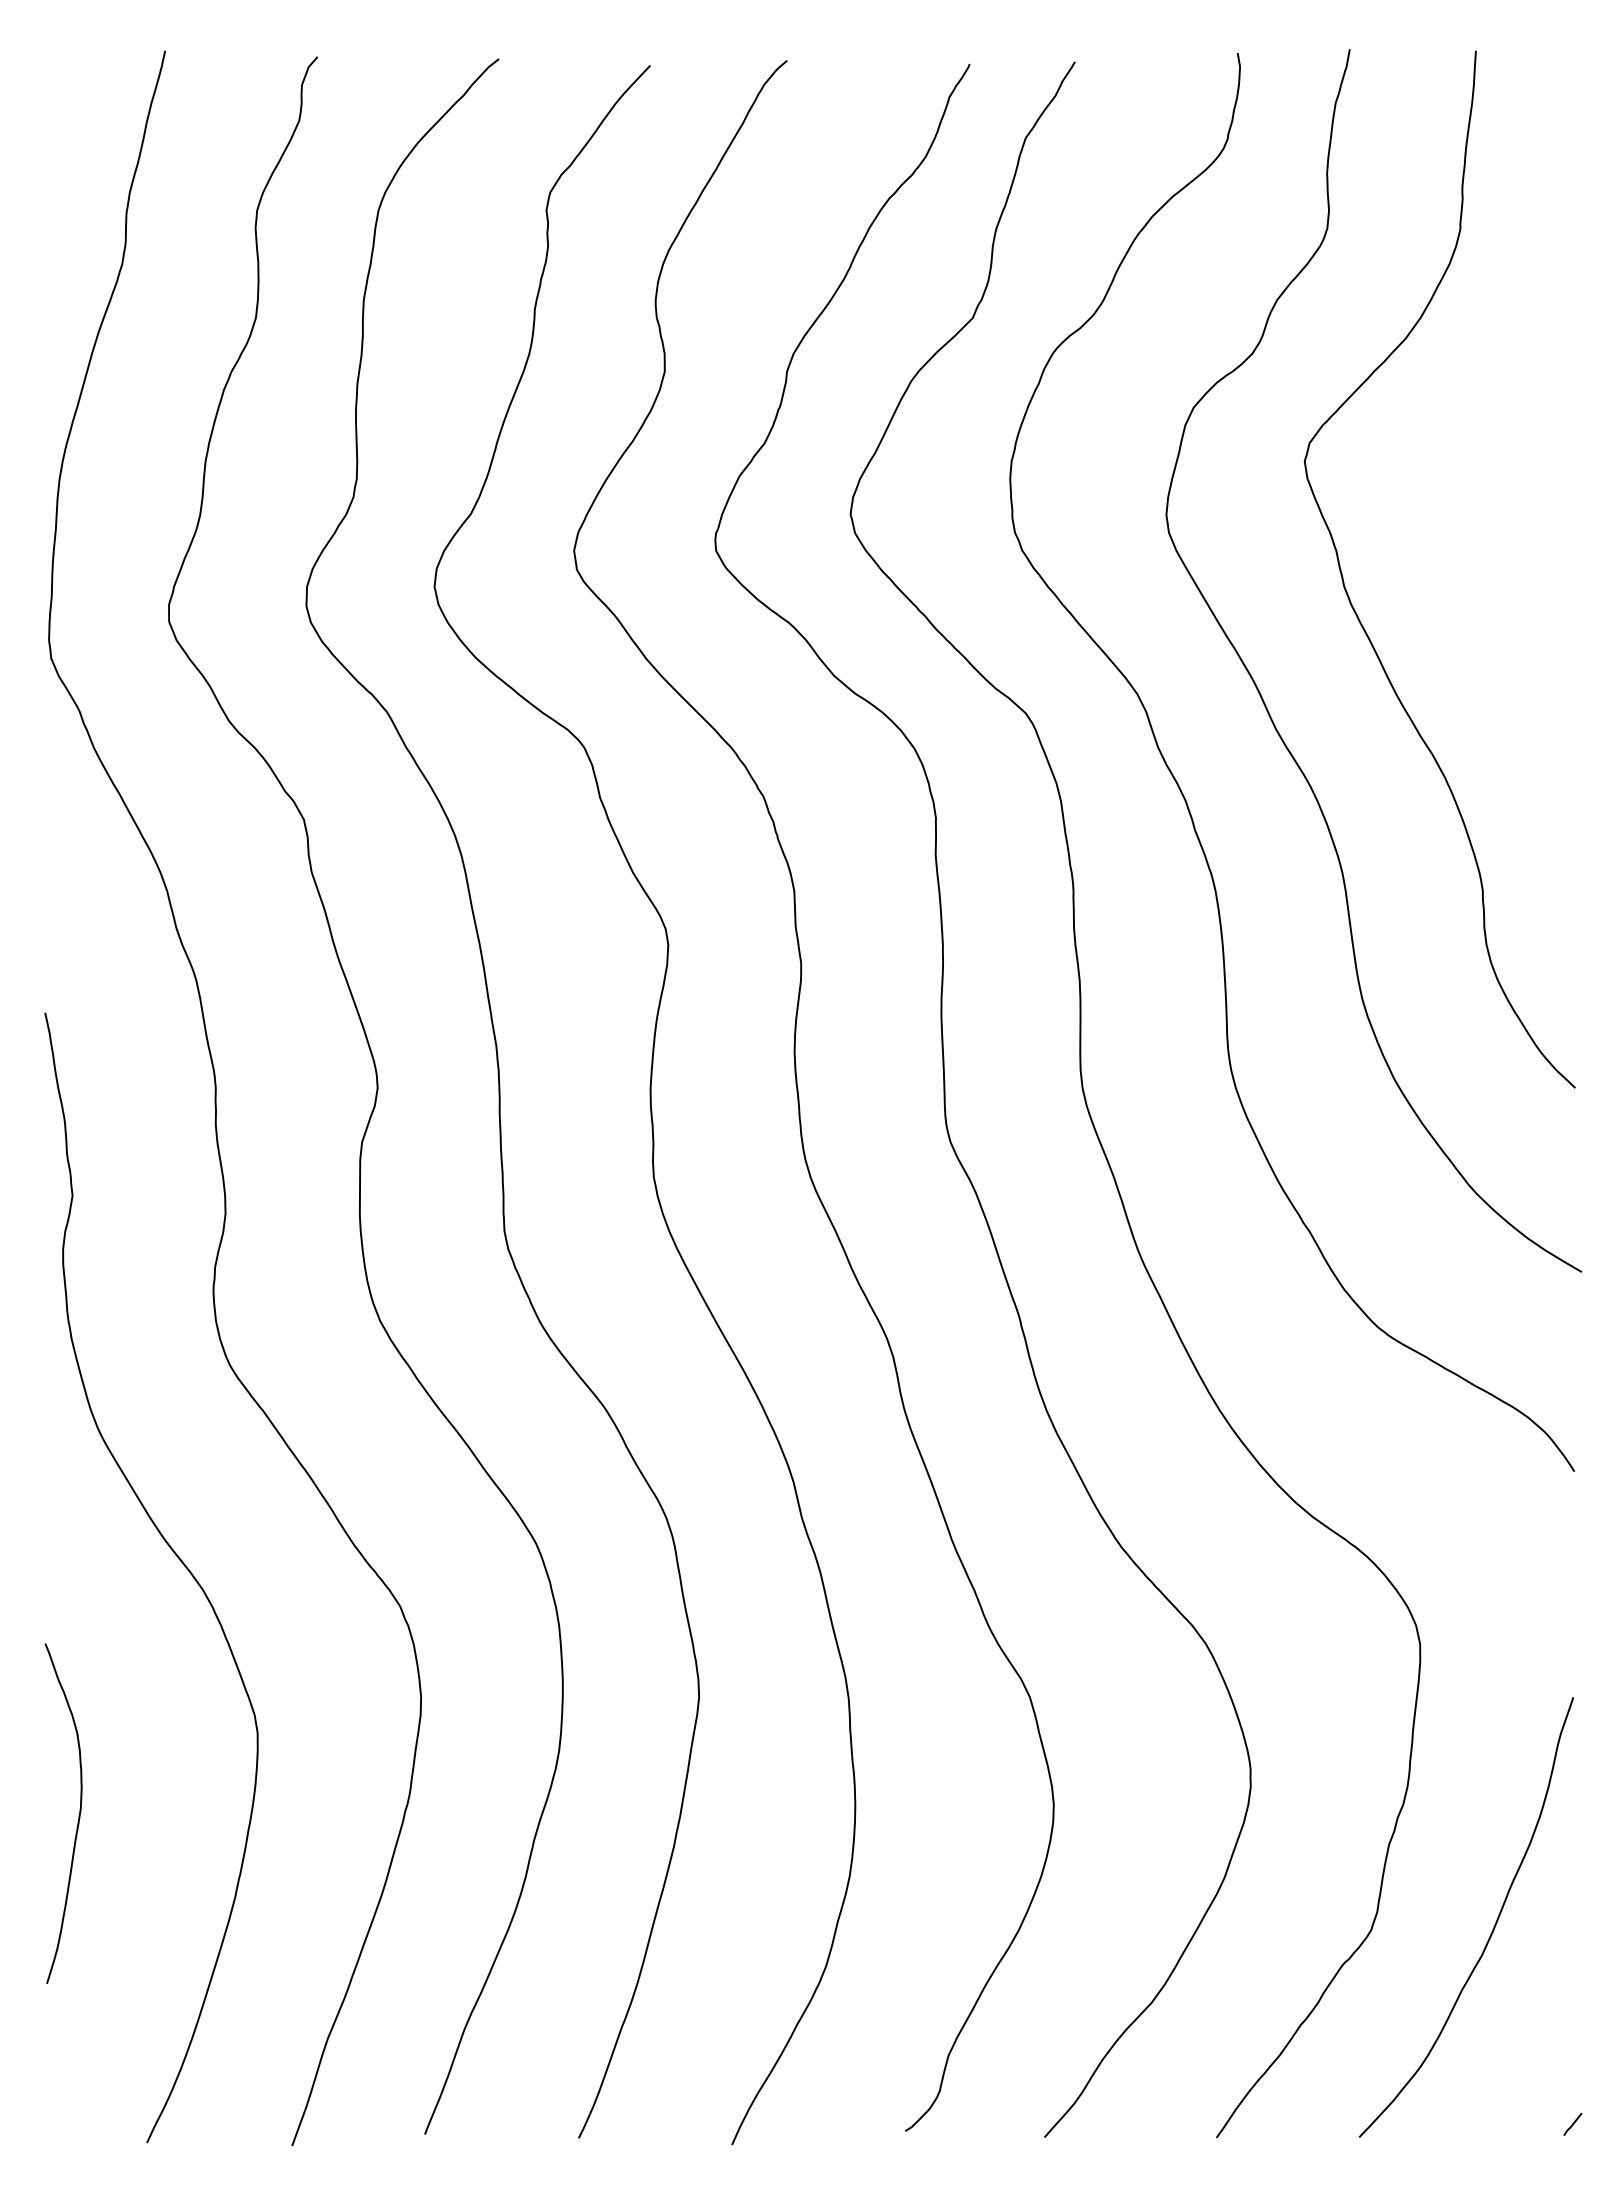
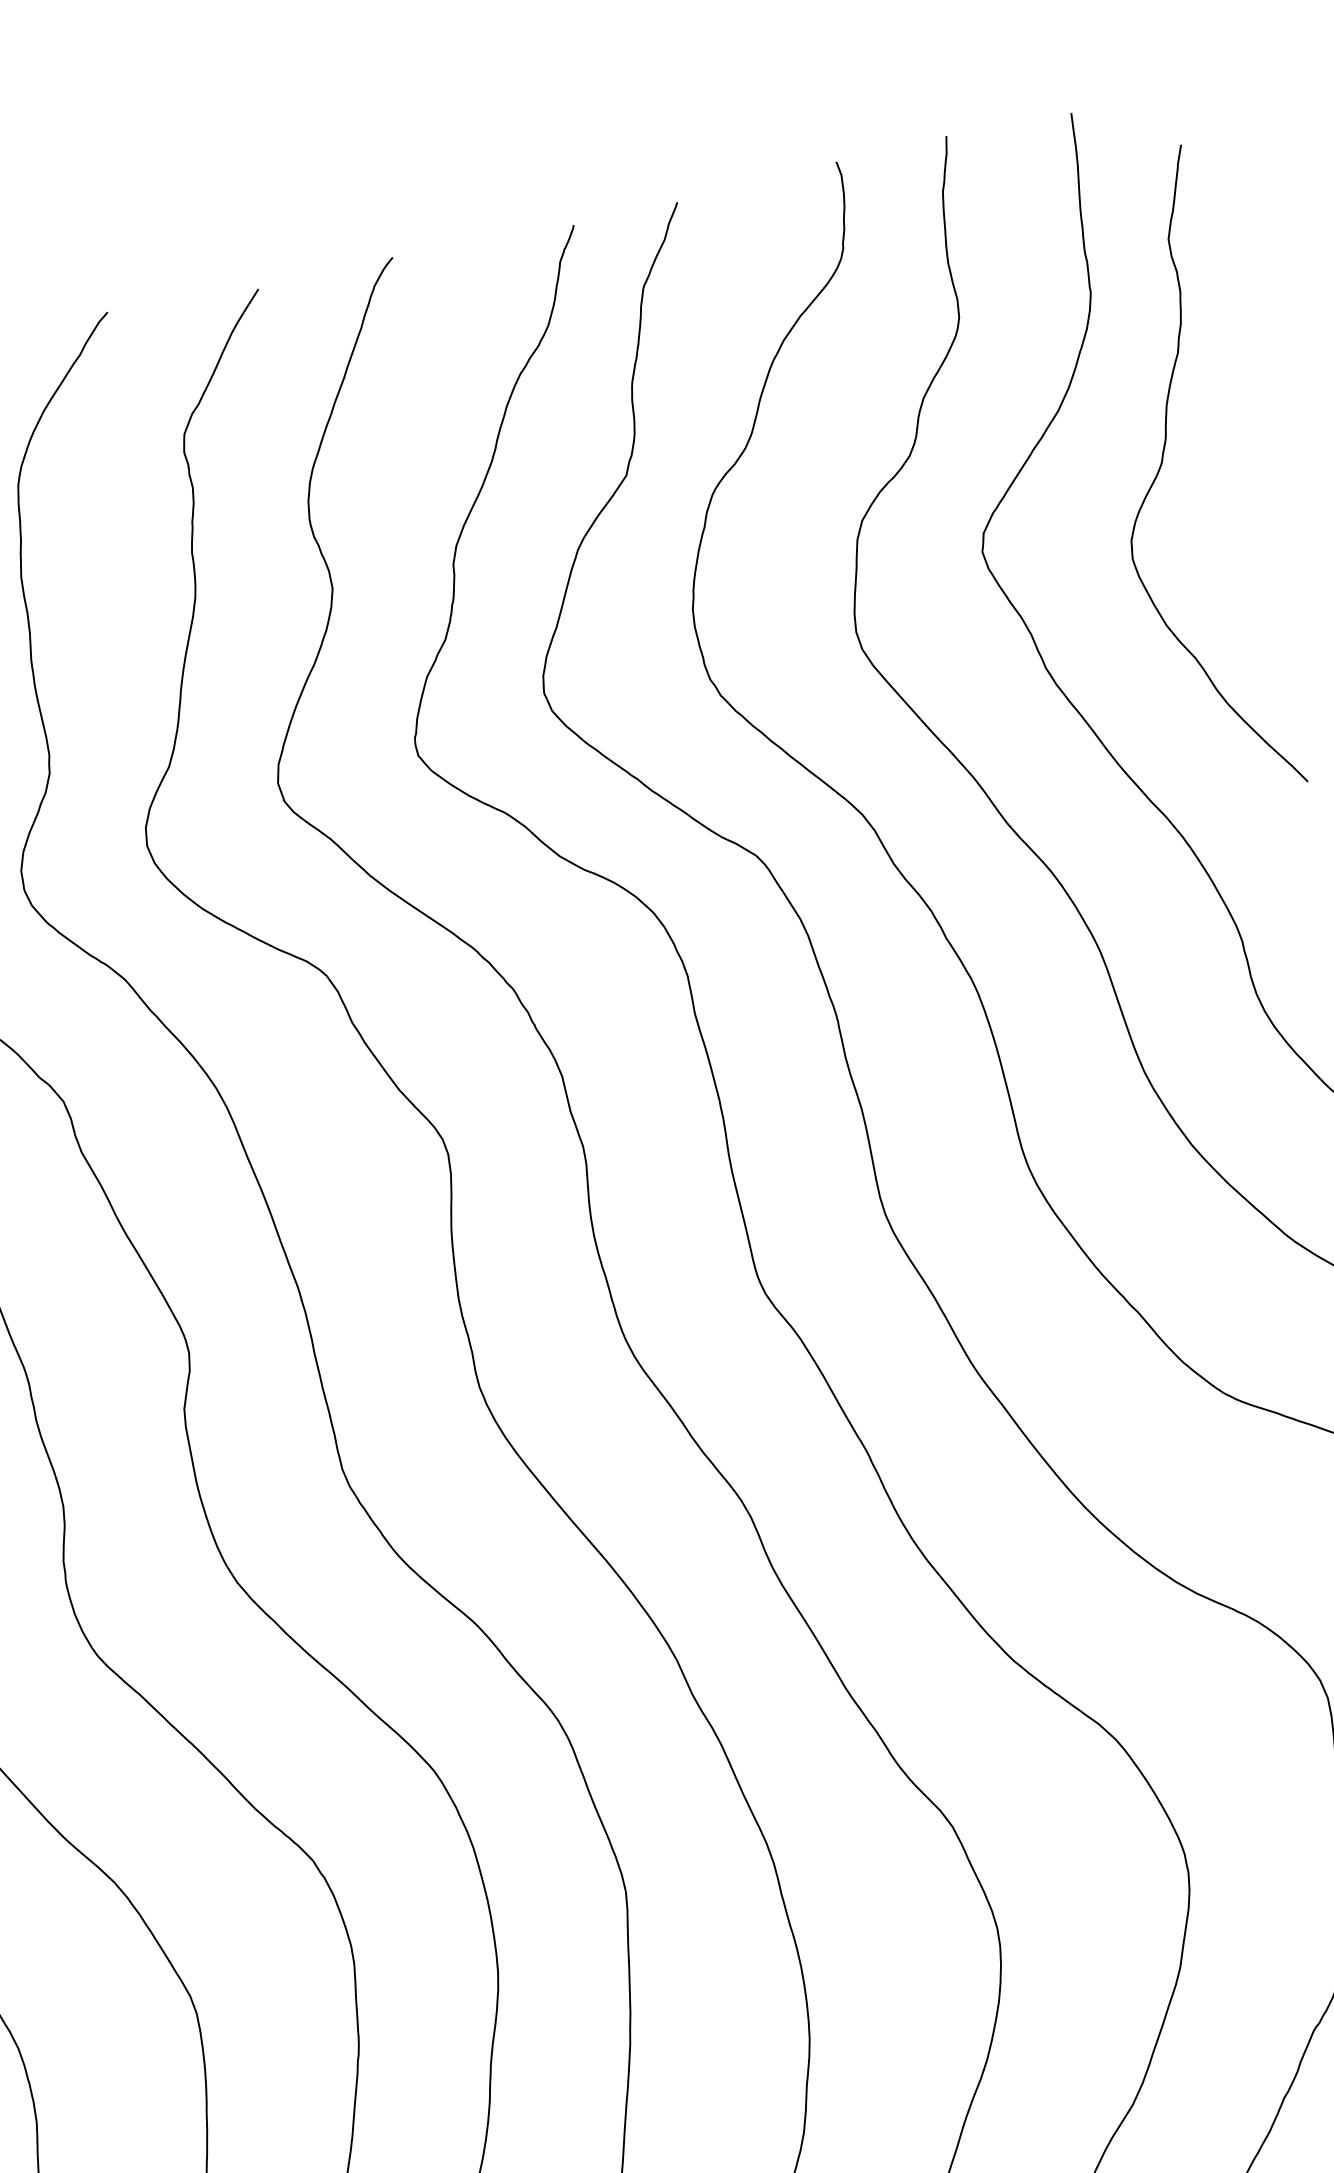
curve: (1495, 413) -> (1161, 467), added

